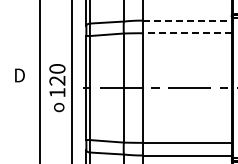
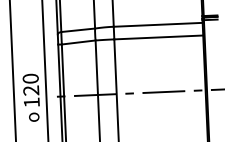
line: (187, 20) -> (158, 24), dashed -> solid
line: (186, 33) -> (158, 37), dashed -> solid

